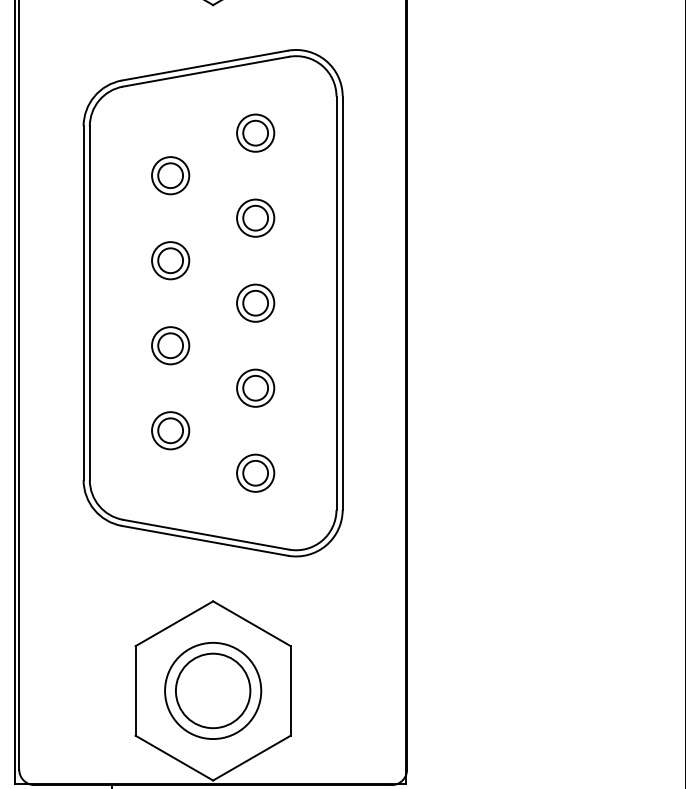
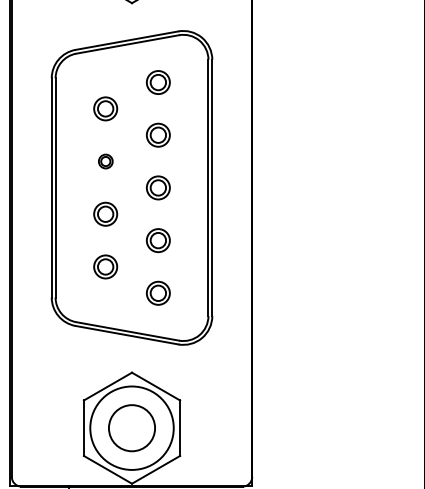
part: (170, 260) -> (105, 161), size x0.6
circle: (212, 691) -> (131, 428), size x1.4

